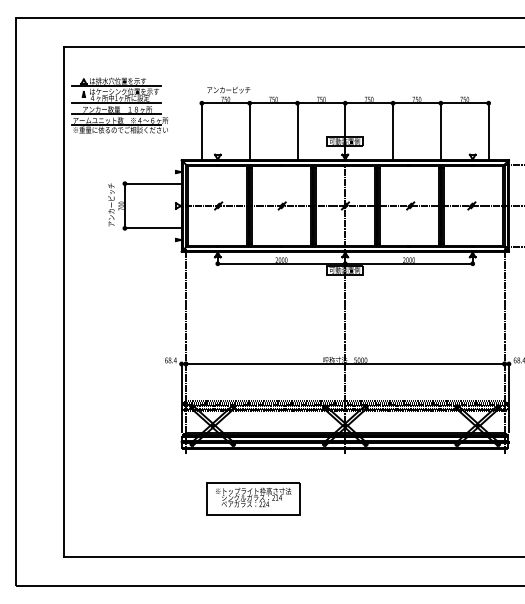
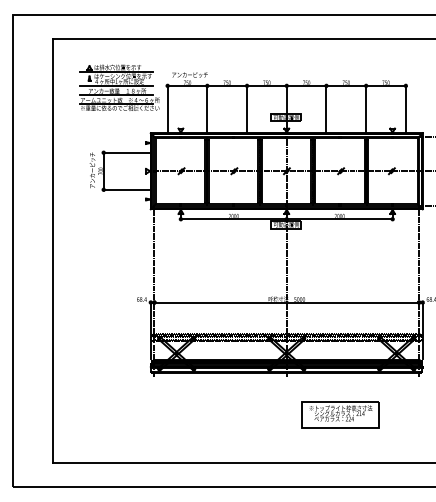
part: (119, 105) -> (119, 87), moved
part: (253, 498) -> (340, 414), moved

